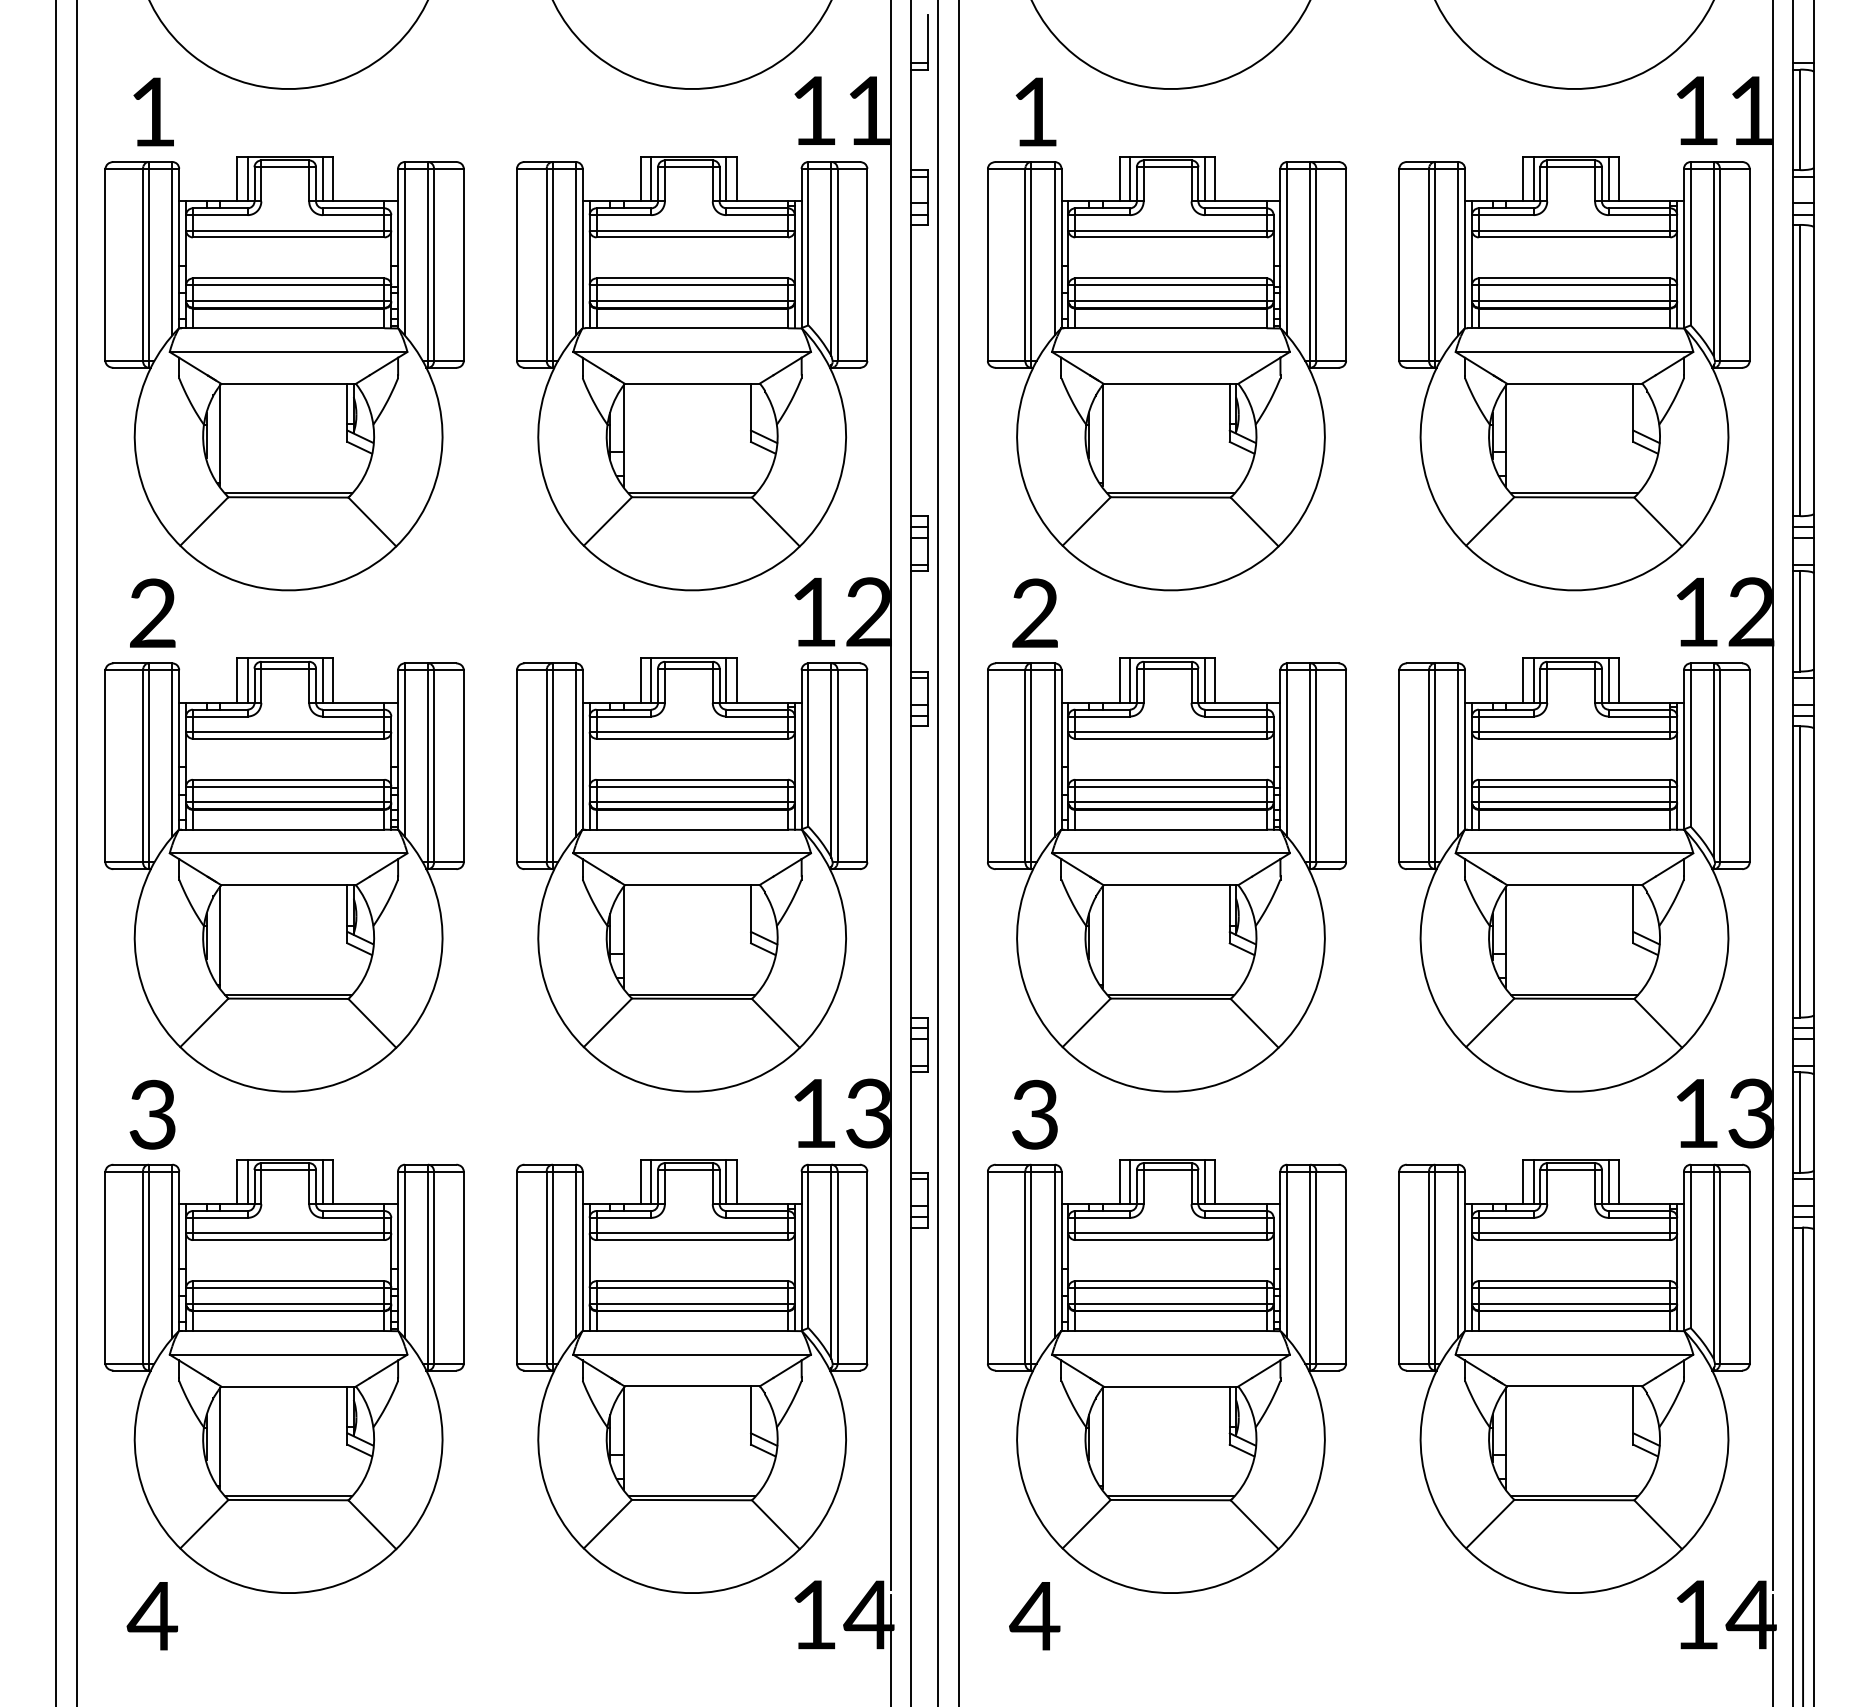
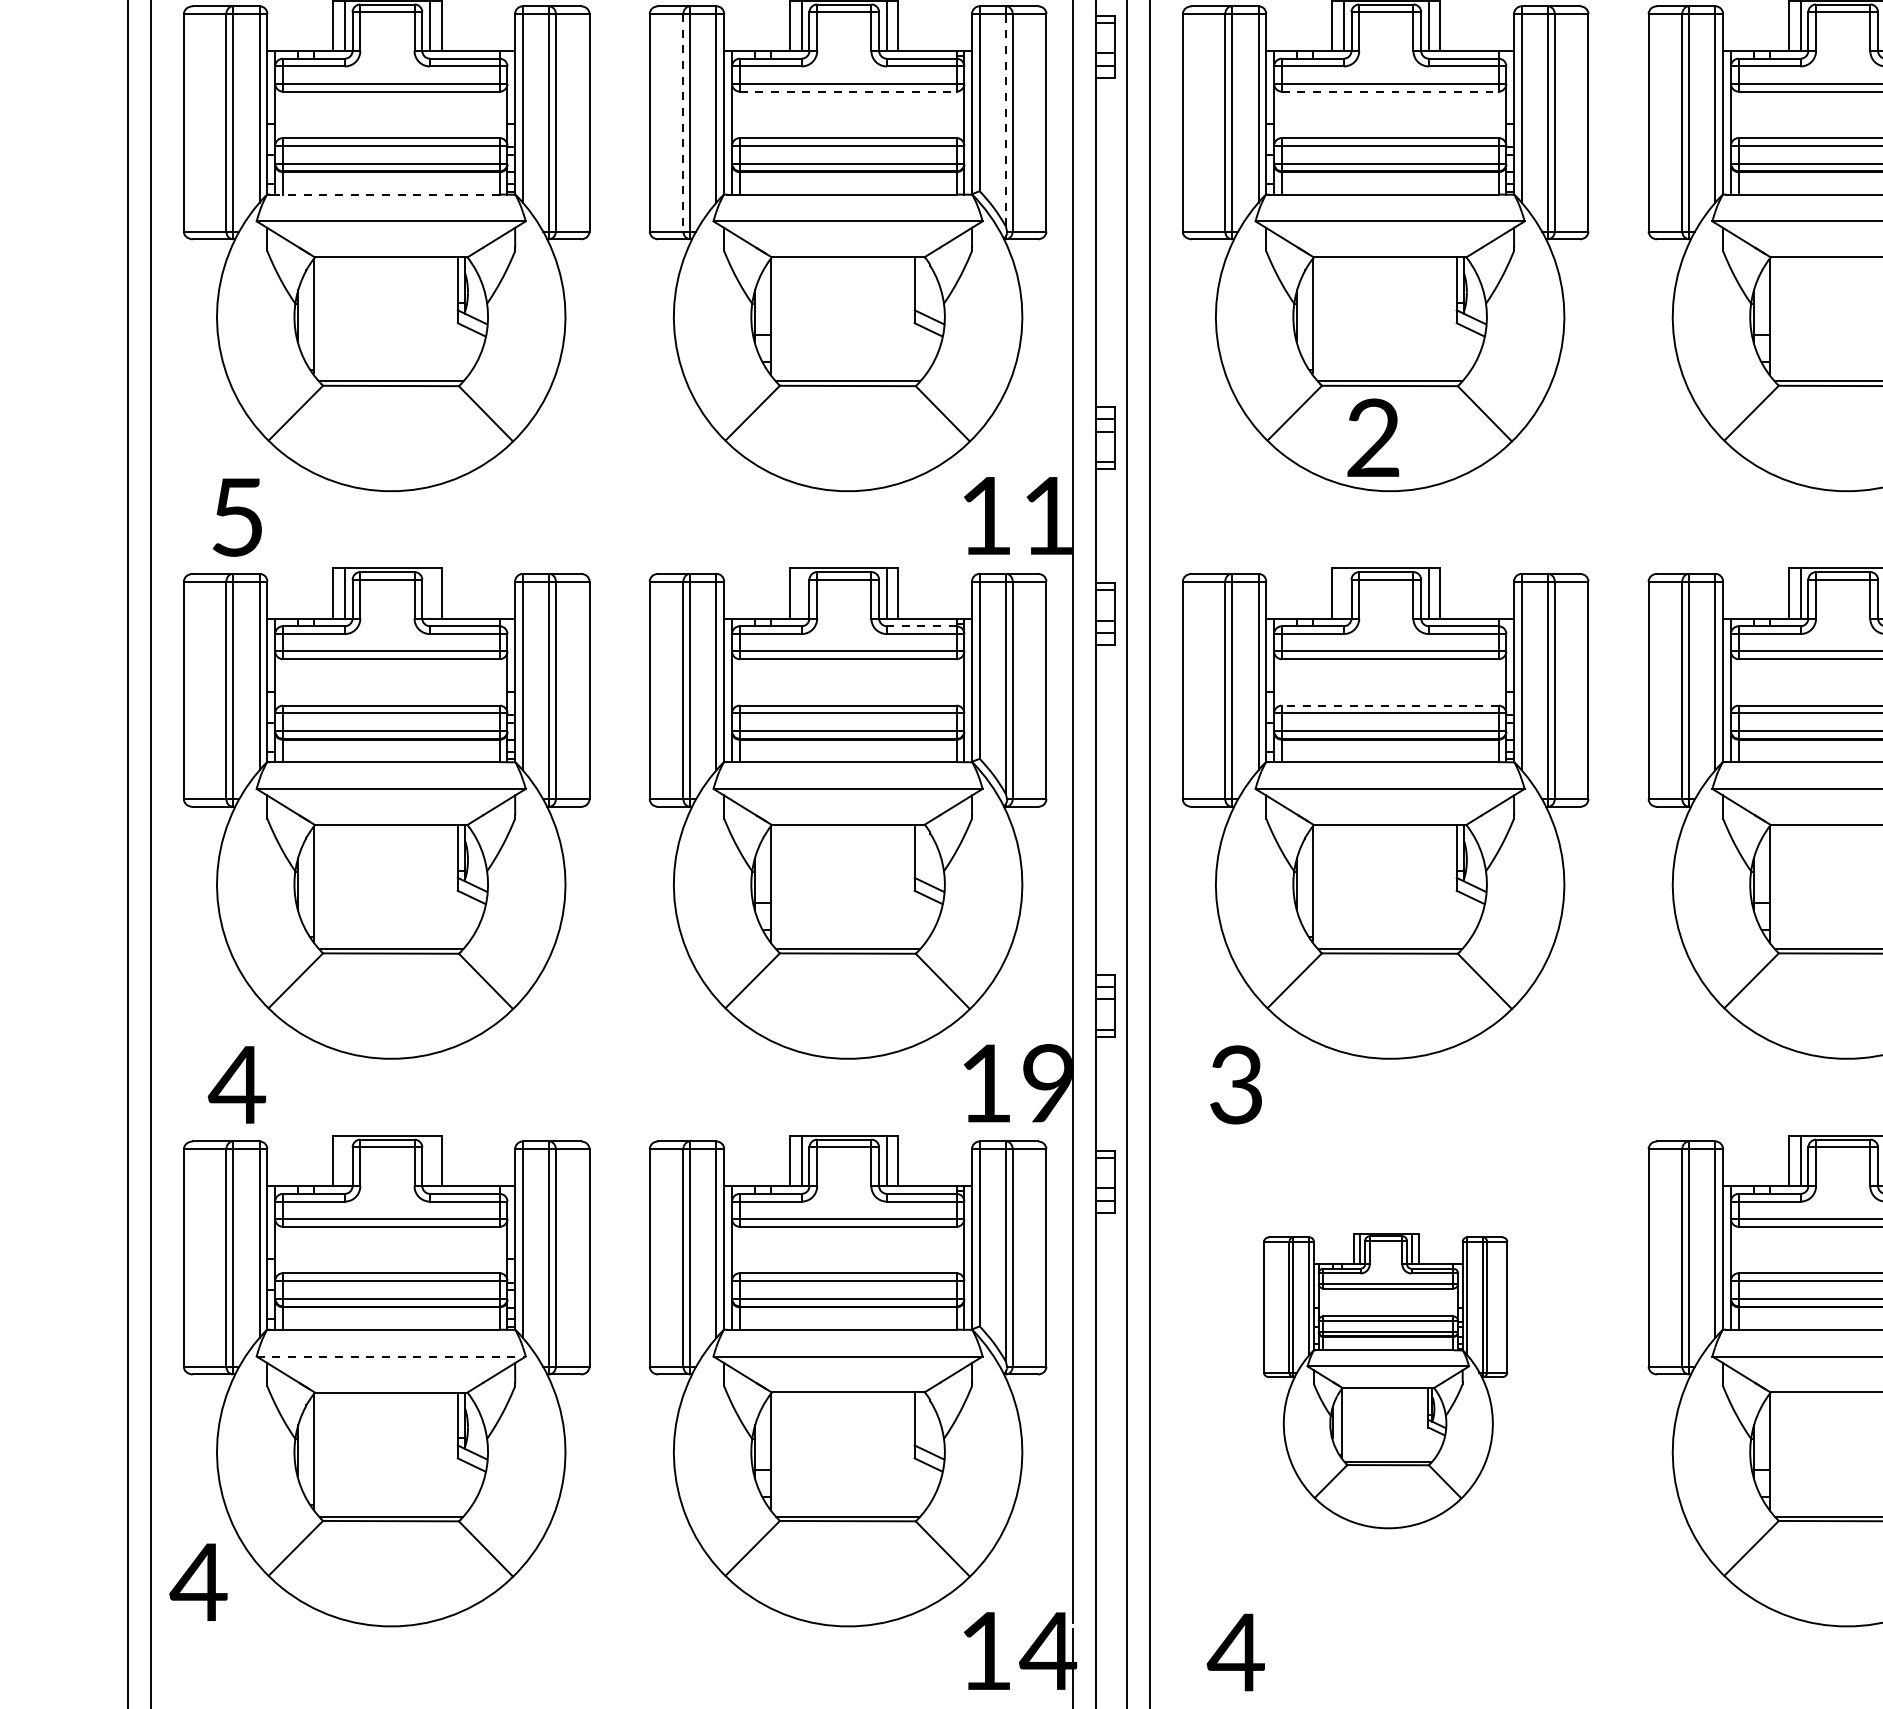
line: (692, 237) -> (848, 91), solid -> dashed
line: (1171, 237) -> (1390, 91), solid -> dashed
line: (831, 262) -> (1005, 120), solid -> dashed
line: (546, 265) -> (683, 123), solid -> dashed
line: (282, 328) -> (384, 194), solid -> dashed
text: (867, 611) -> (1046, 515), 12 -> 11
text: (1034, 612) -> (1372, 437), moved
text: (152, 613) -> (237, 517), 2 -> 5
line: (322, 680) -> (429, 593), removed
line: (651, 680) -> (802, 593), removed
line: (1129, 680) -> (1343, 593), removed
line: (757, 709) -> (922, 626), solid -> dashed
line: (1171, 779) -> (1390, 705), solid -> dashed
text: (867, 1113) -> (1046, 1083), 13 -> 19
text: (152, 1114) -> (237, 1084), 3 -> 4
line: (247, 1181) -> (344, 1160), removed
line: (322, 1181) -> (429, 1160), removed
line: (288, 1354) -> (391, 1356), solid -> dashed
part: (1166, 1376) -> (1385, 1381), size x0.6
text: (151, 1616) -> (197, 1582), moved

